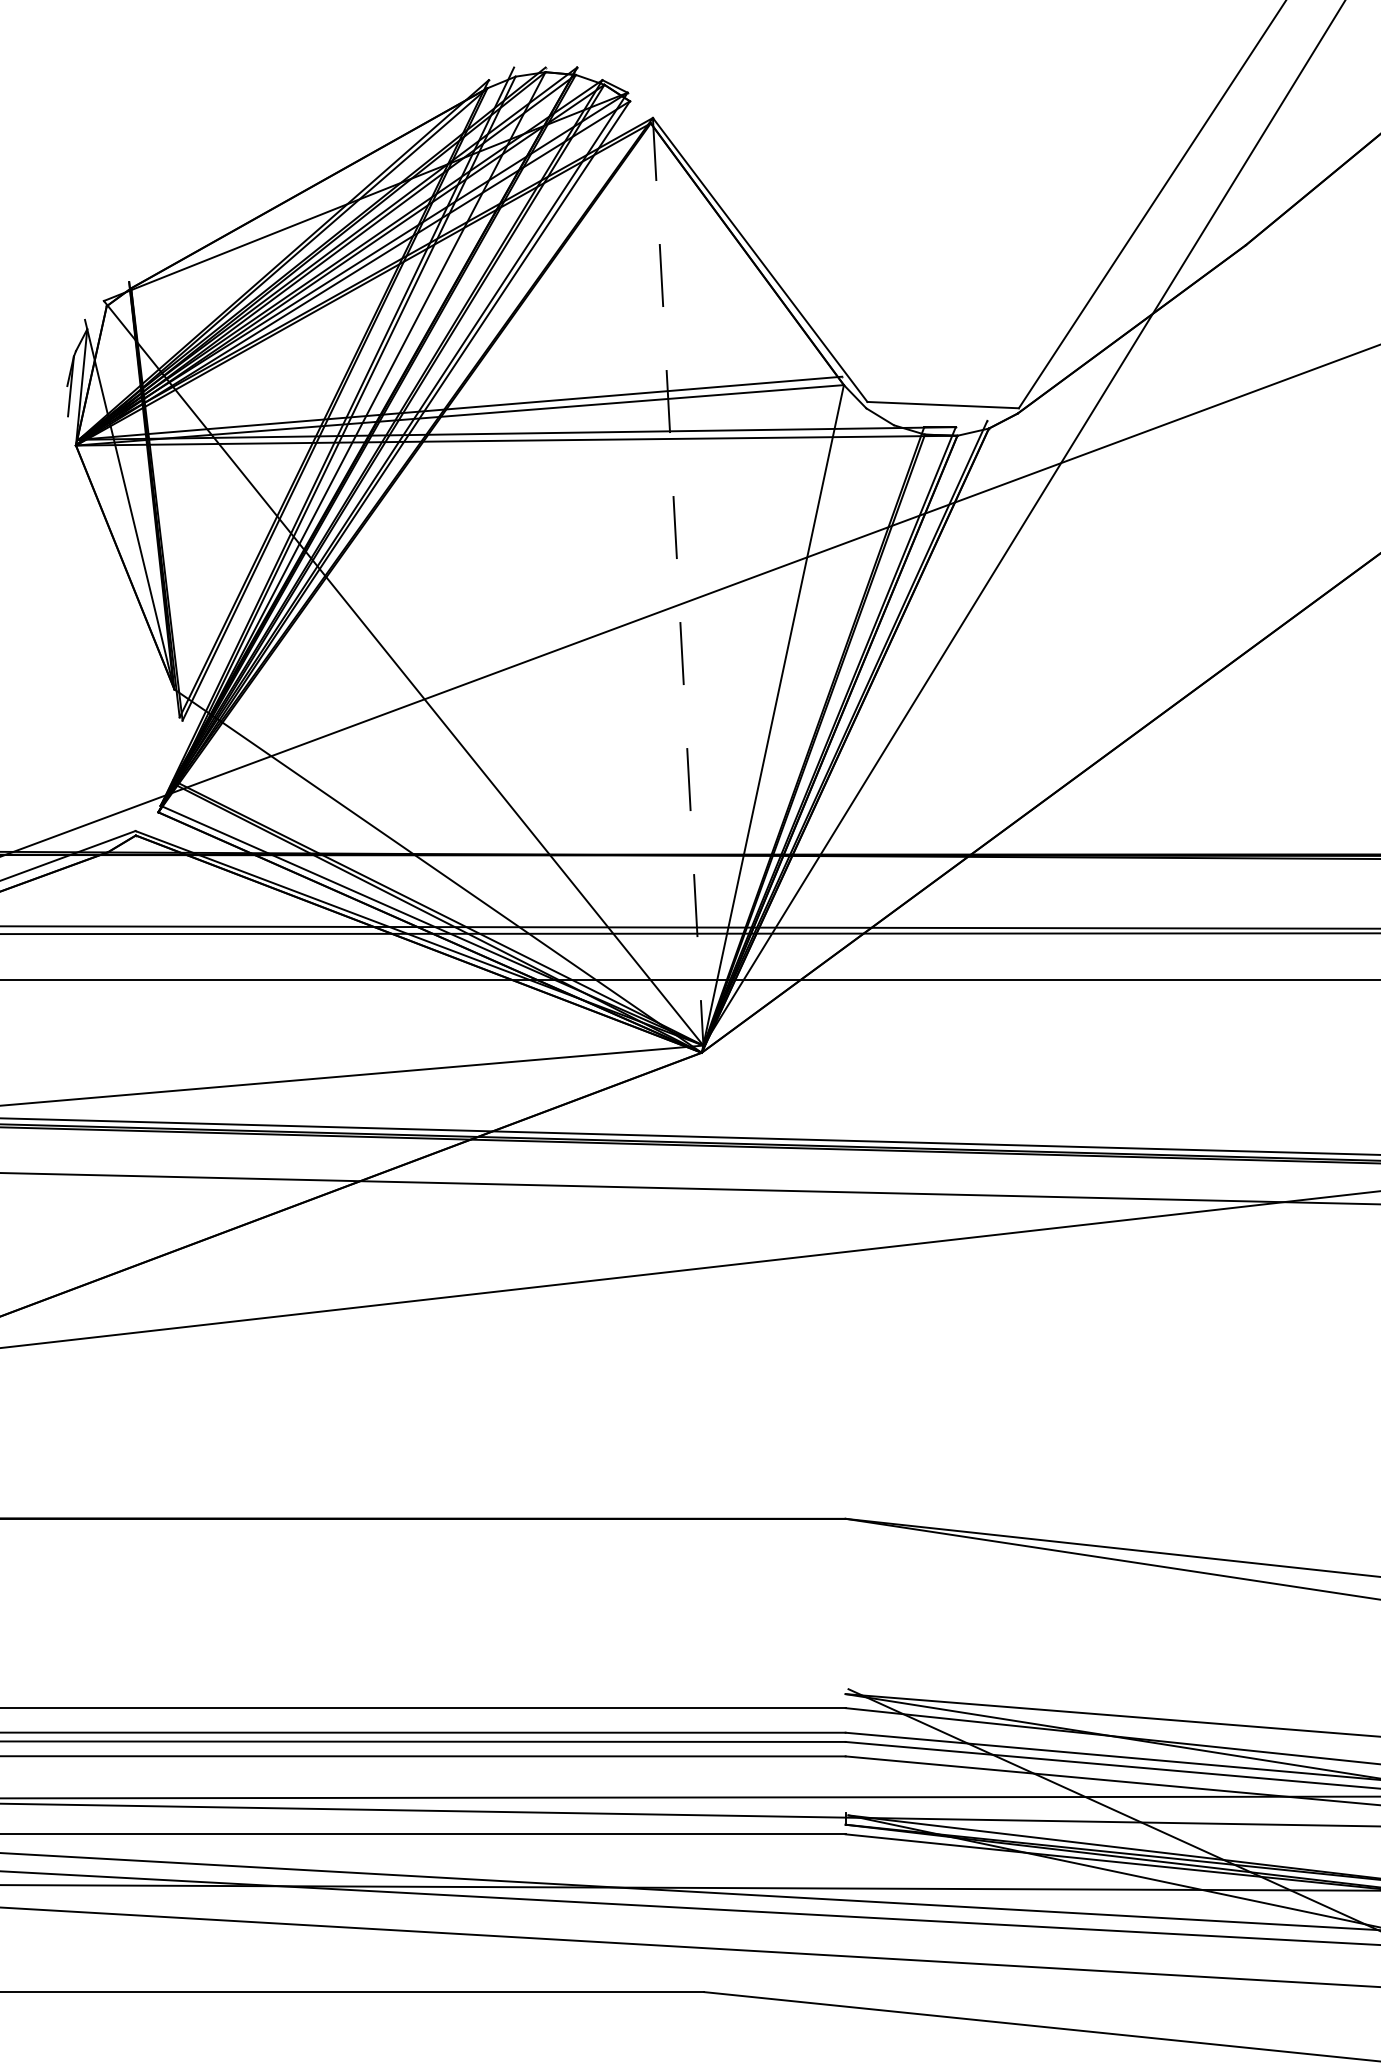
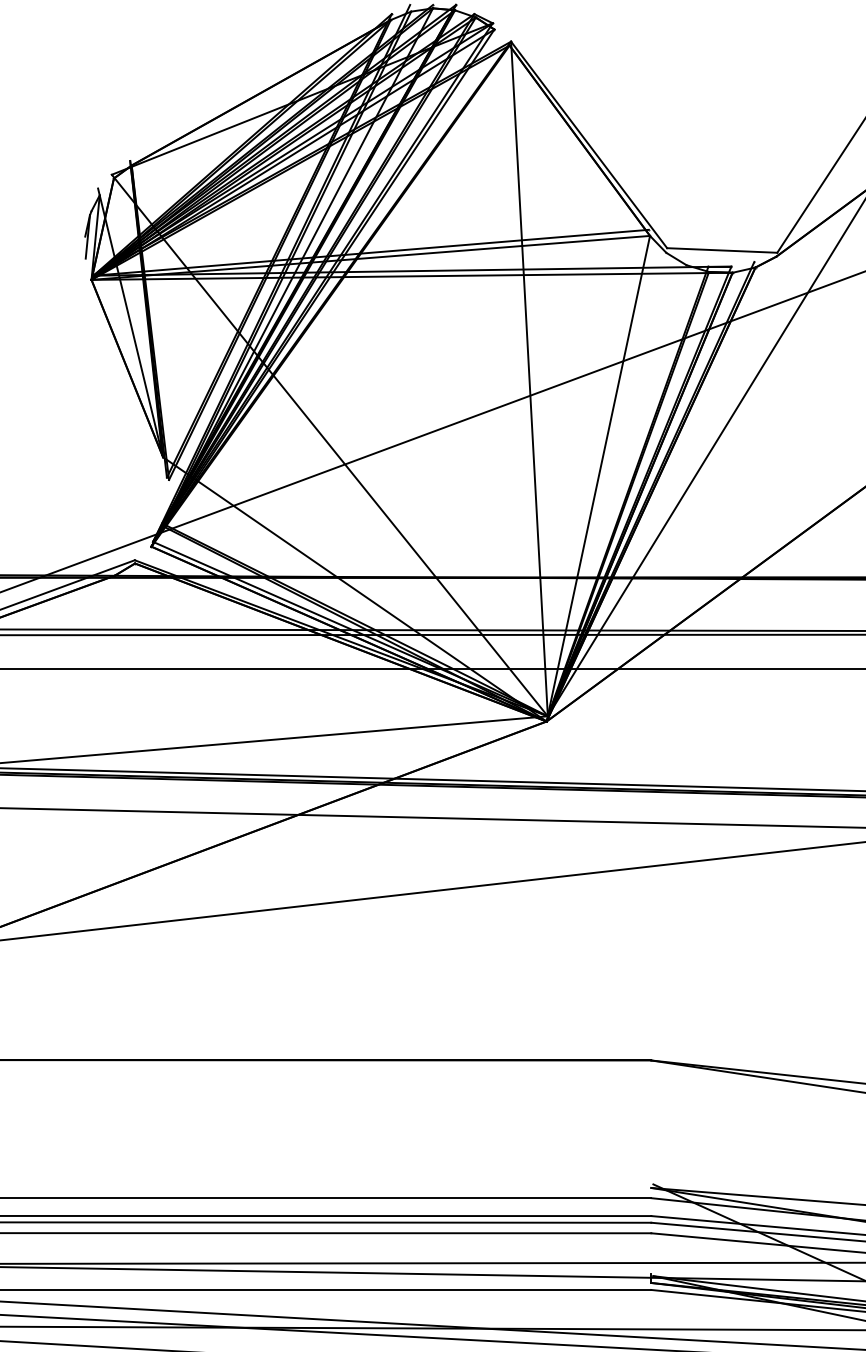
line: (678, 582) -> (529, 379), dashed -> solid

